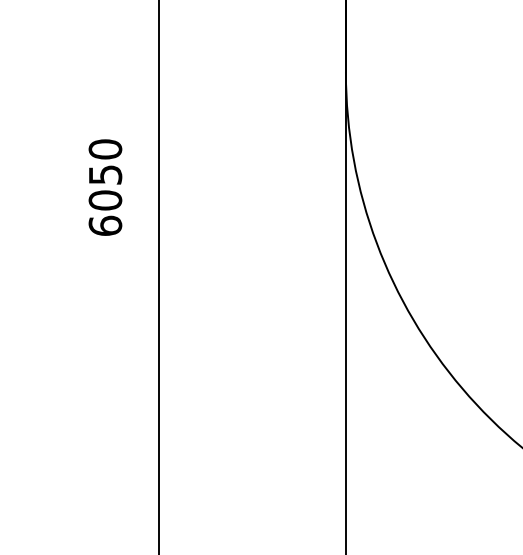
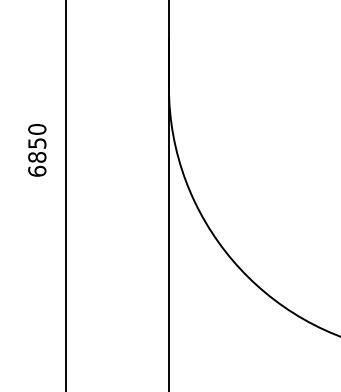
text: (105, 198) -> (37, 156), 6050 -> 6850

